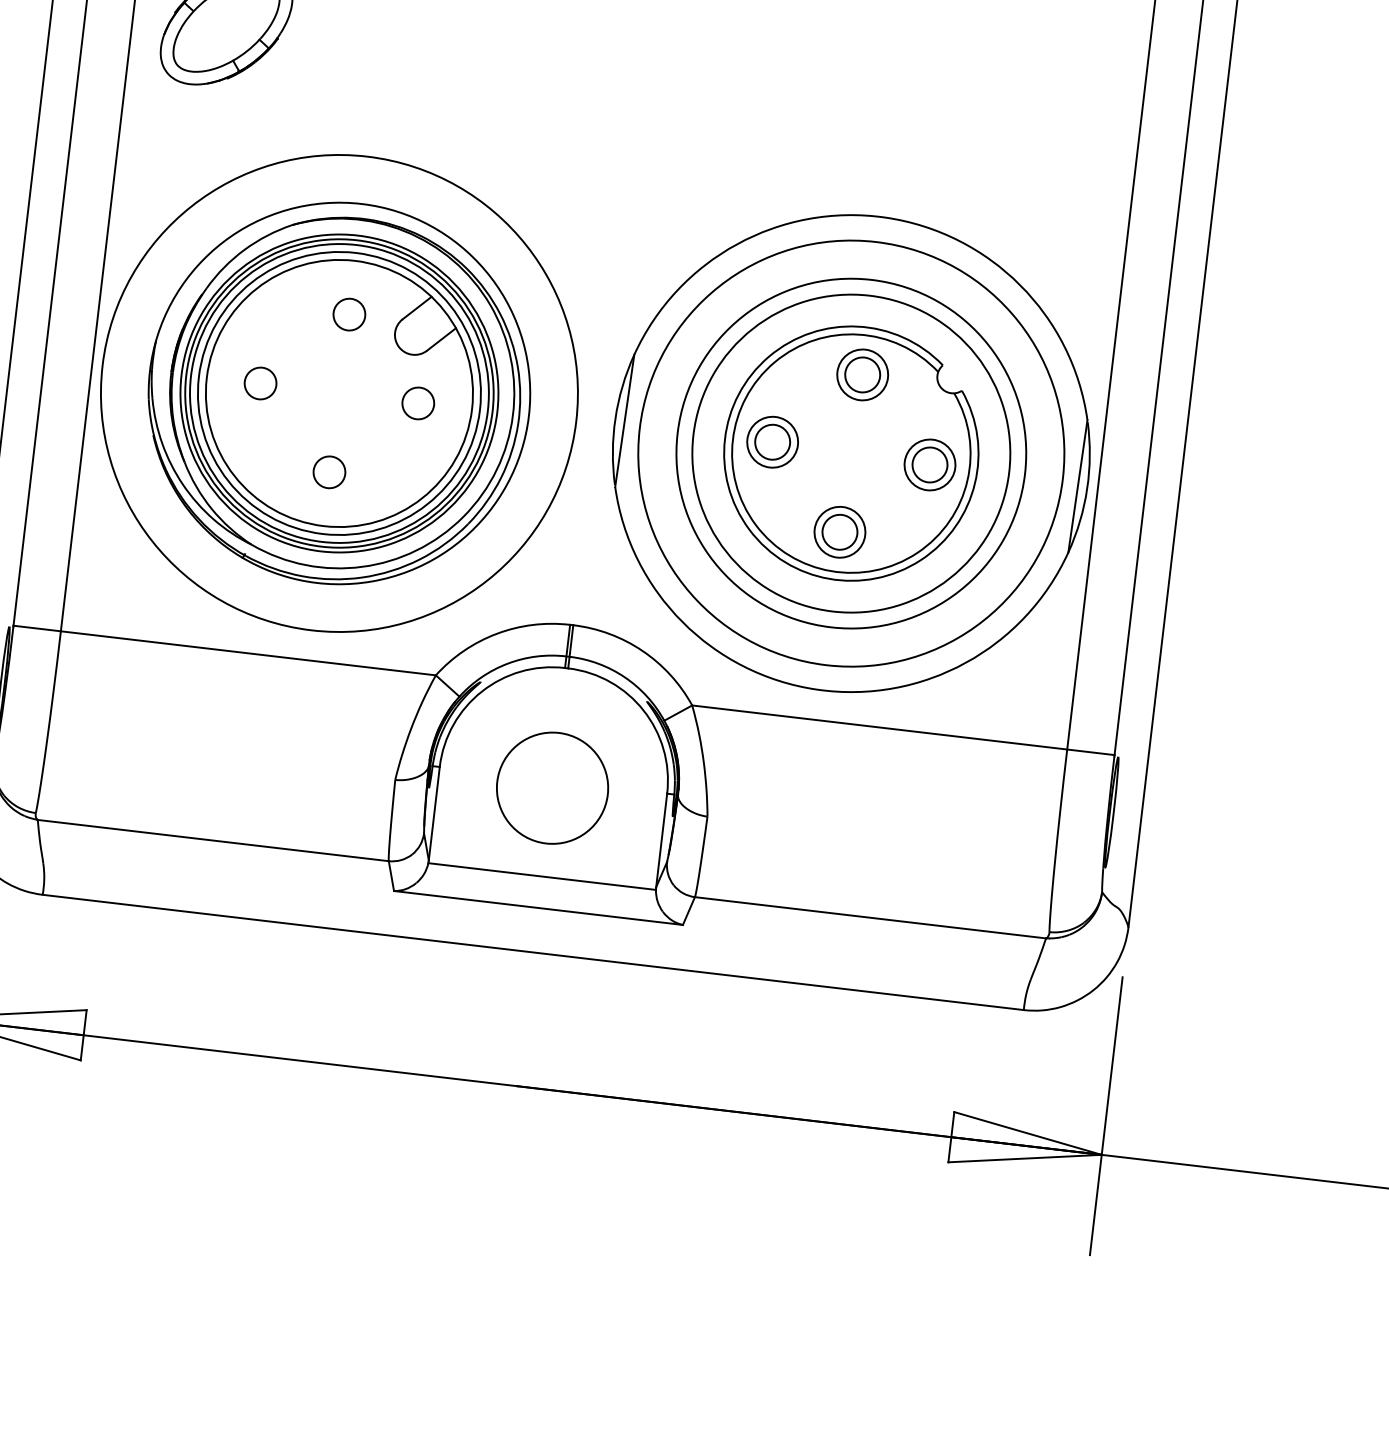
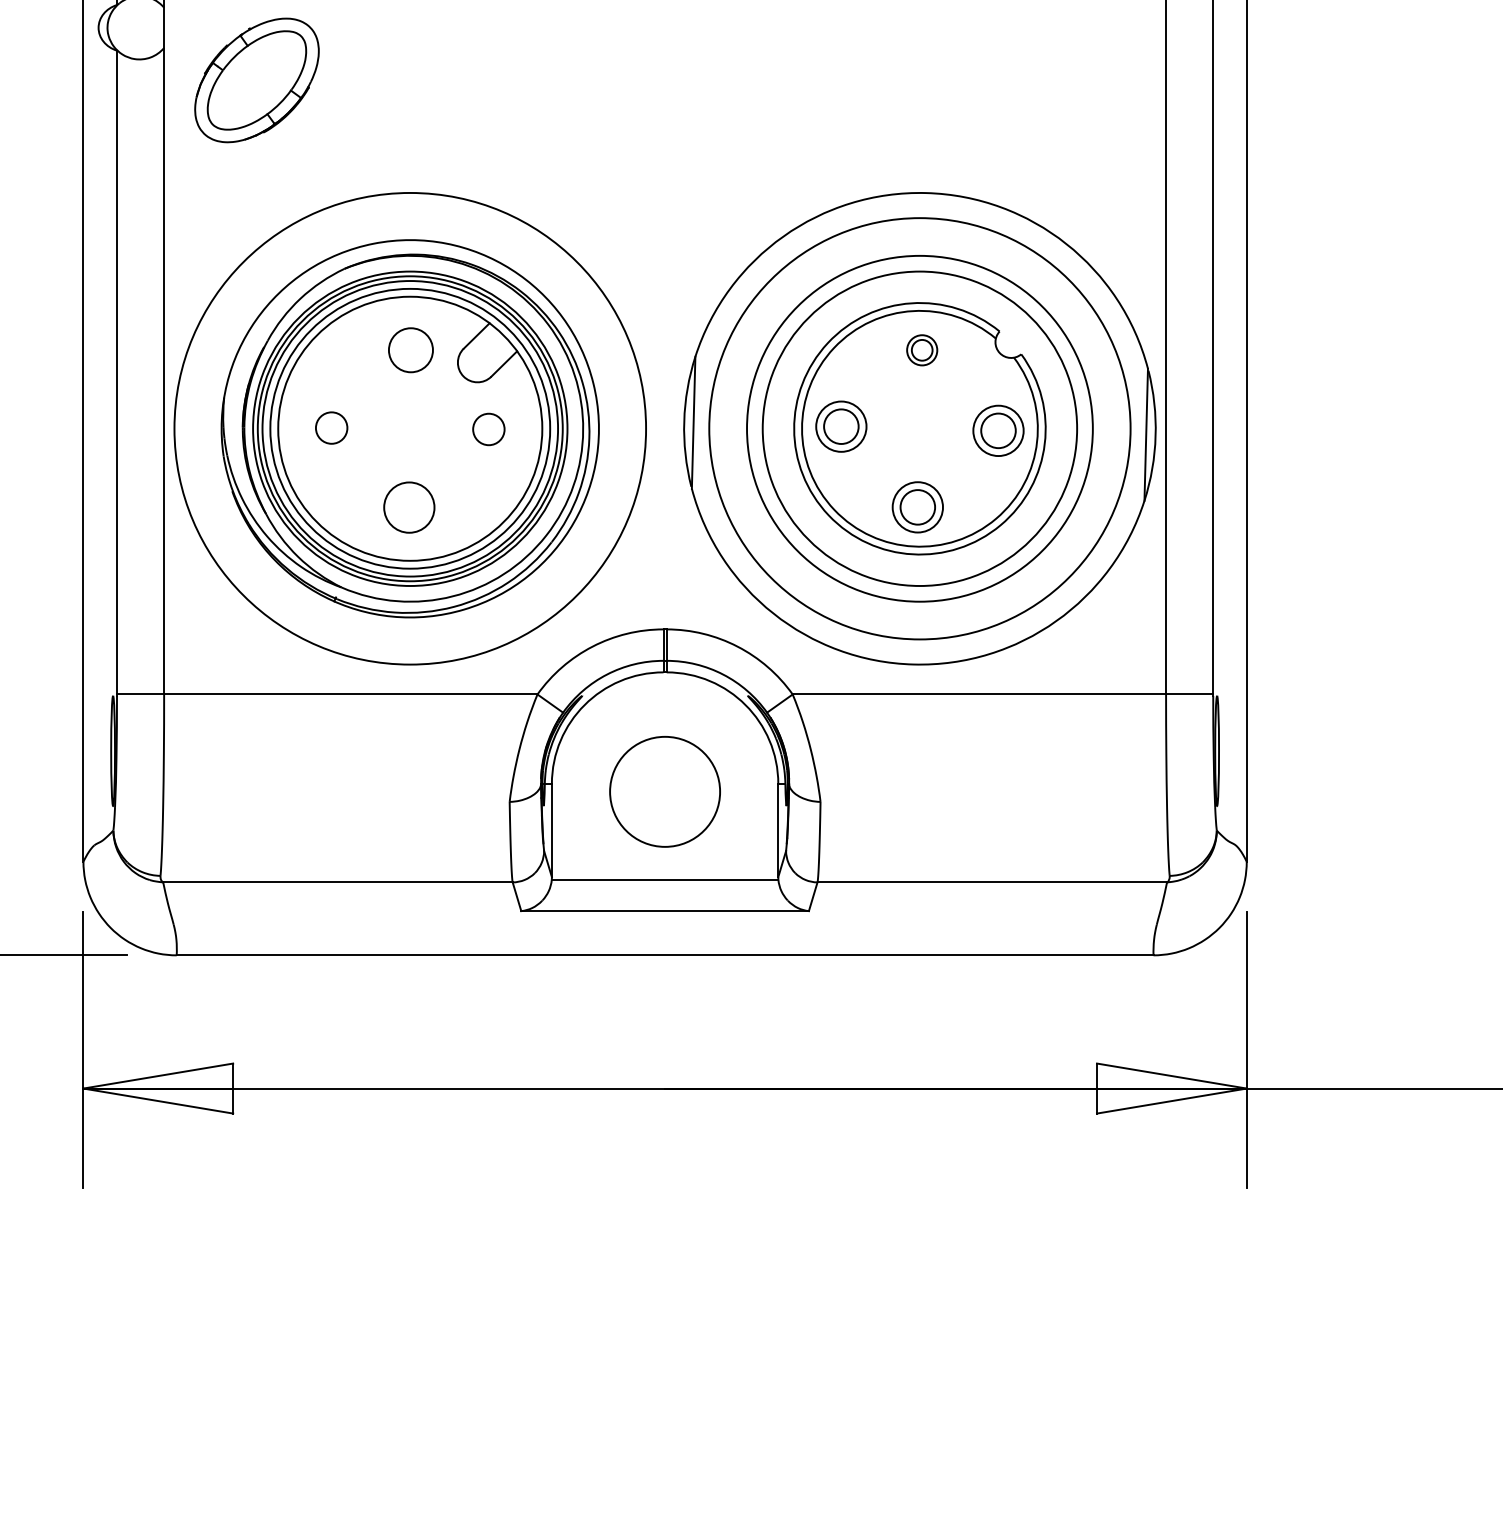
circle: (349, 313) -> (410, 349), size x1.4
part: (863, 375) -> (922, 350), size x0.6
circle: (329, 471) -> (409, 506), size x1.6

